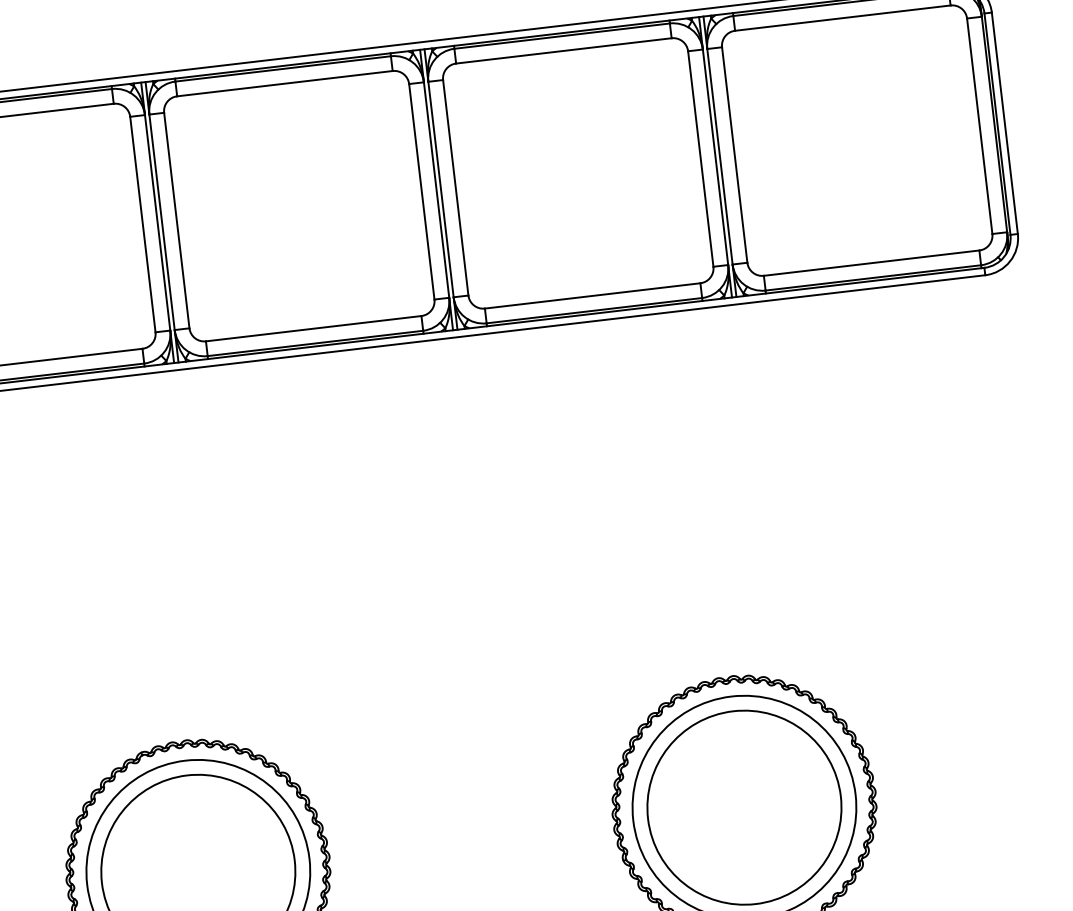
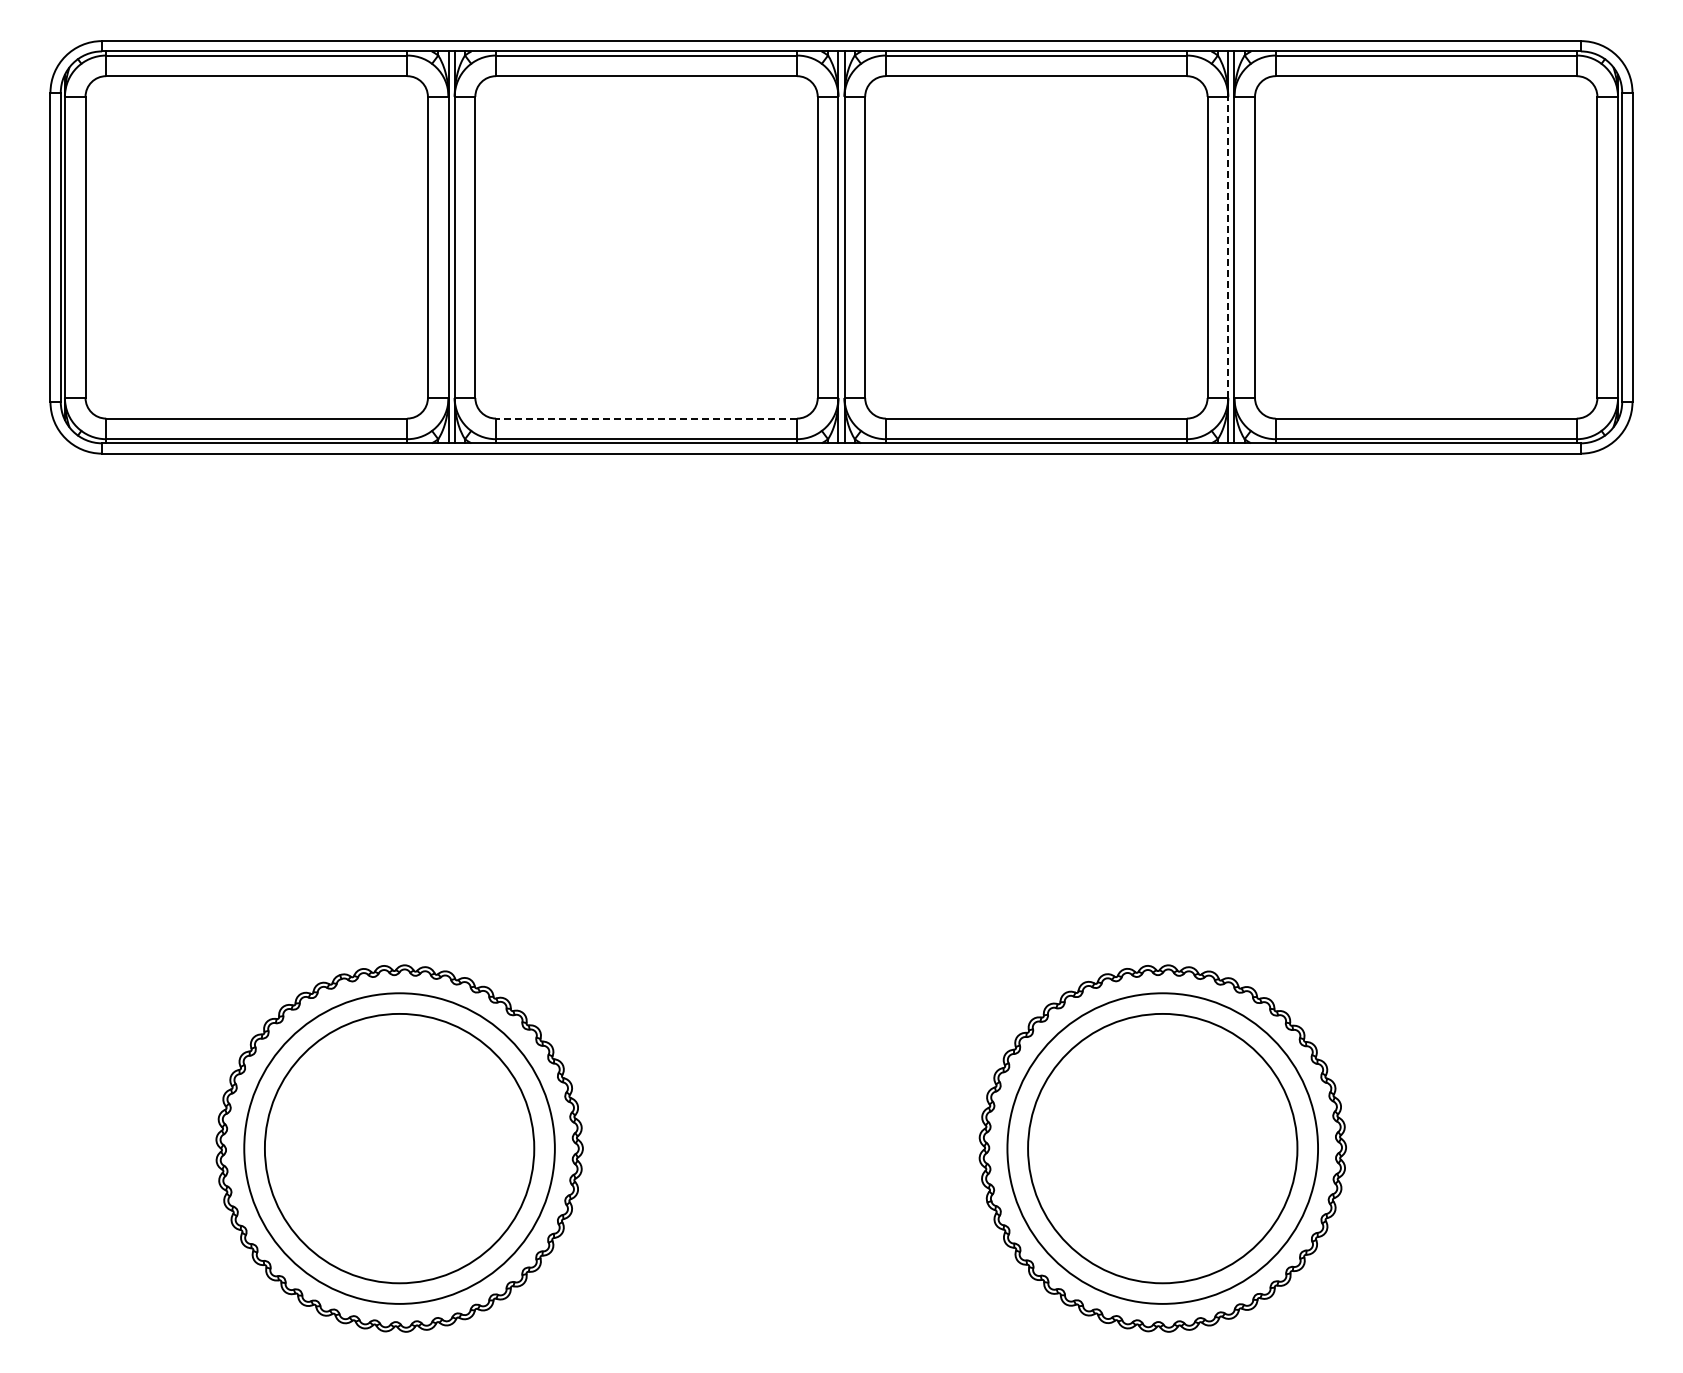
line: (715, 157) -> (1228, 247), solid -> dashed
line: (313, 328) -> (646, 418), solid -> dashed

